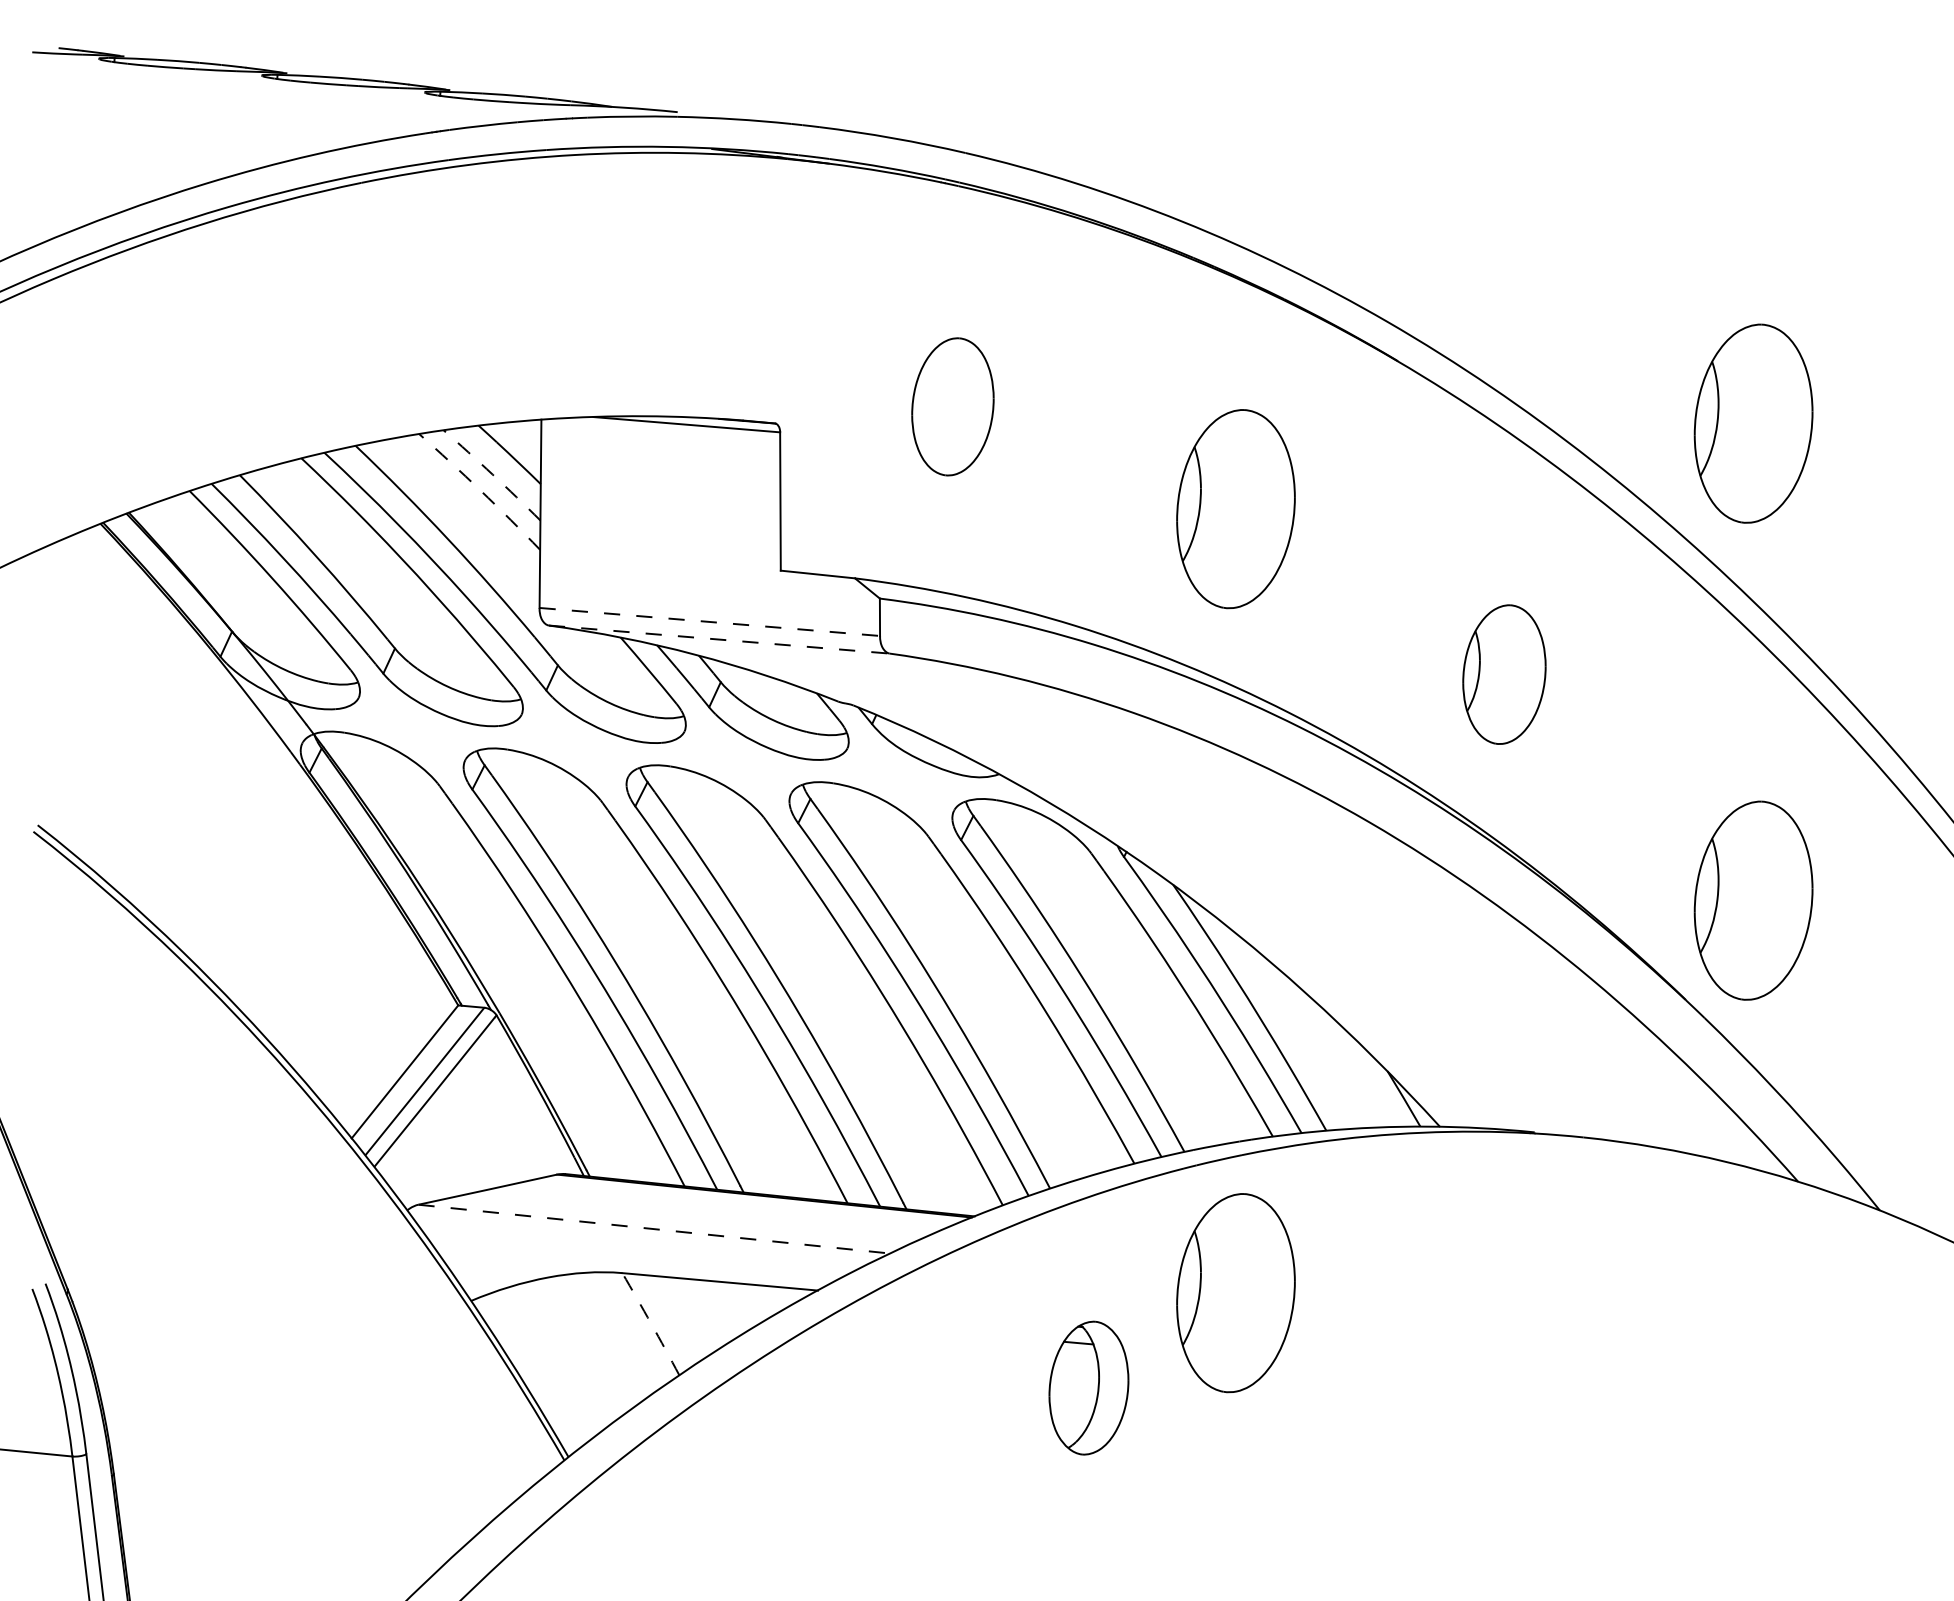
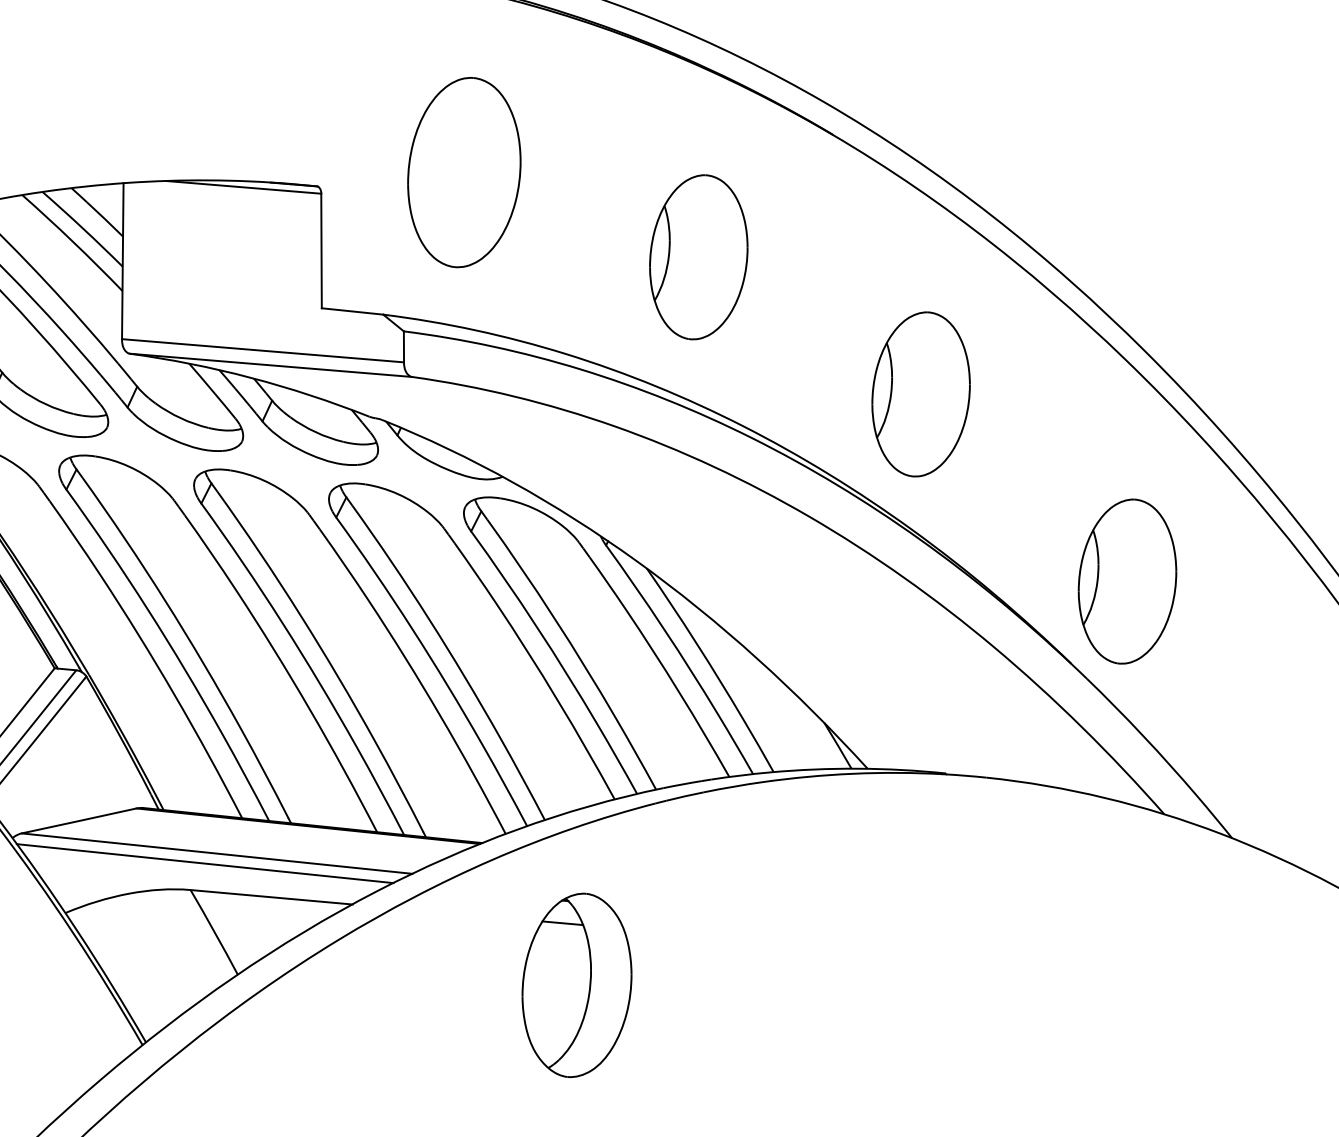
part: (952, 406) -> (464, 172), size x1.67
part: (1753, 423) -> (1127, 186), removed
arc: (492, 474) -> (83, 228), dashed -> solid
arc: (480, 490) -> (73, 241), dashed -> solid
line: (709, 621) -> (262, 350), dashed -> solid
line: (719, 639) -> (271, 365), dashed -> solid
part: (1504, 674) -> (921, 394), size x1.43
line: (654, 1229) -> (217, 853), dashed -> solid
line: (639, 1240) -> (204, 863), added
part: (1235, 1293) -> (698, 906), removed
arc: (651, 1323) -> (214, 931), dashed -> solid
part: (1088, 1387) -> (576, 984), size x1.67

